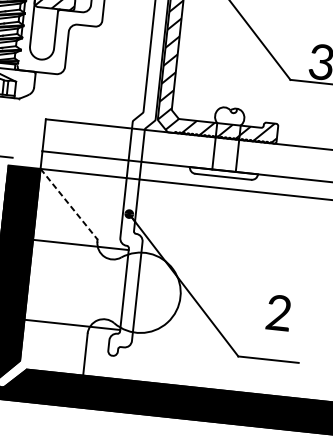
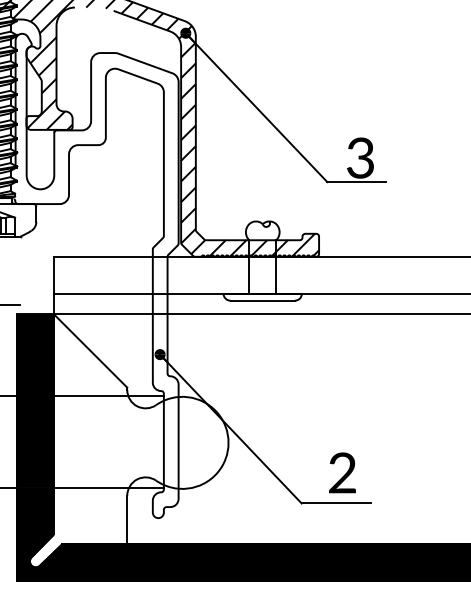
line: (69, 204) -> (90, 351), dashed -> solid
text: (278, 312) -> (342, 472), moved

